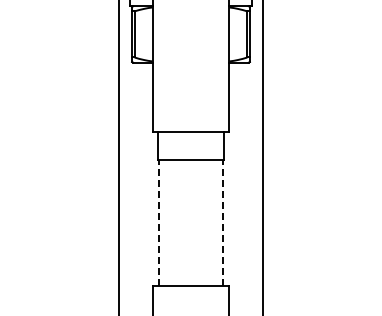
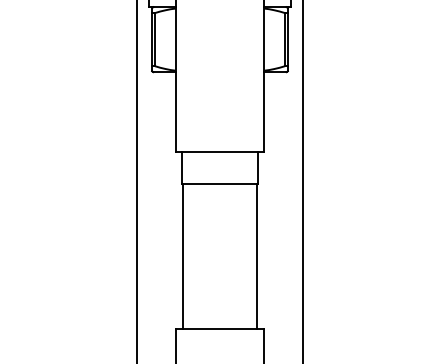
line: (158, 222) -> (182, 256), dashed -> solid
line: (223, 222) -> (257, 256), dashed -> solid

